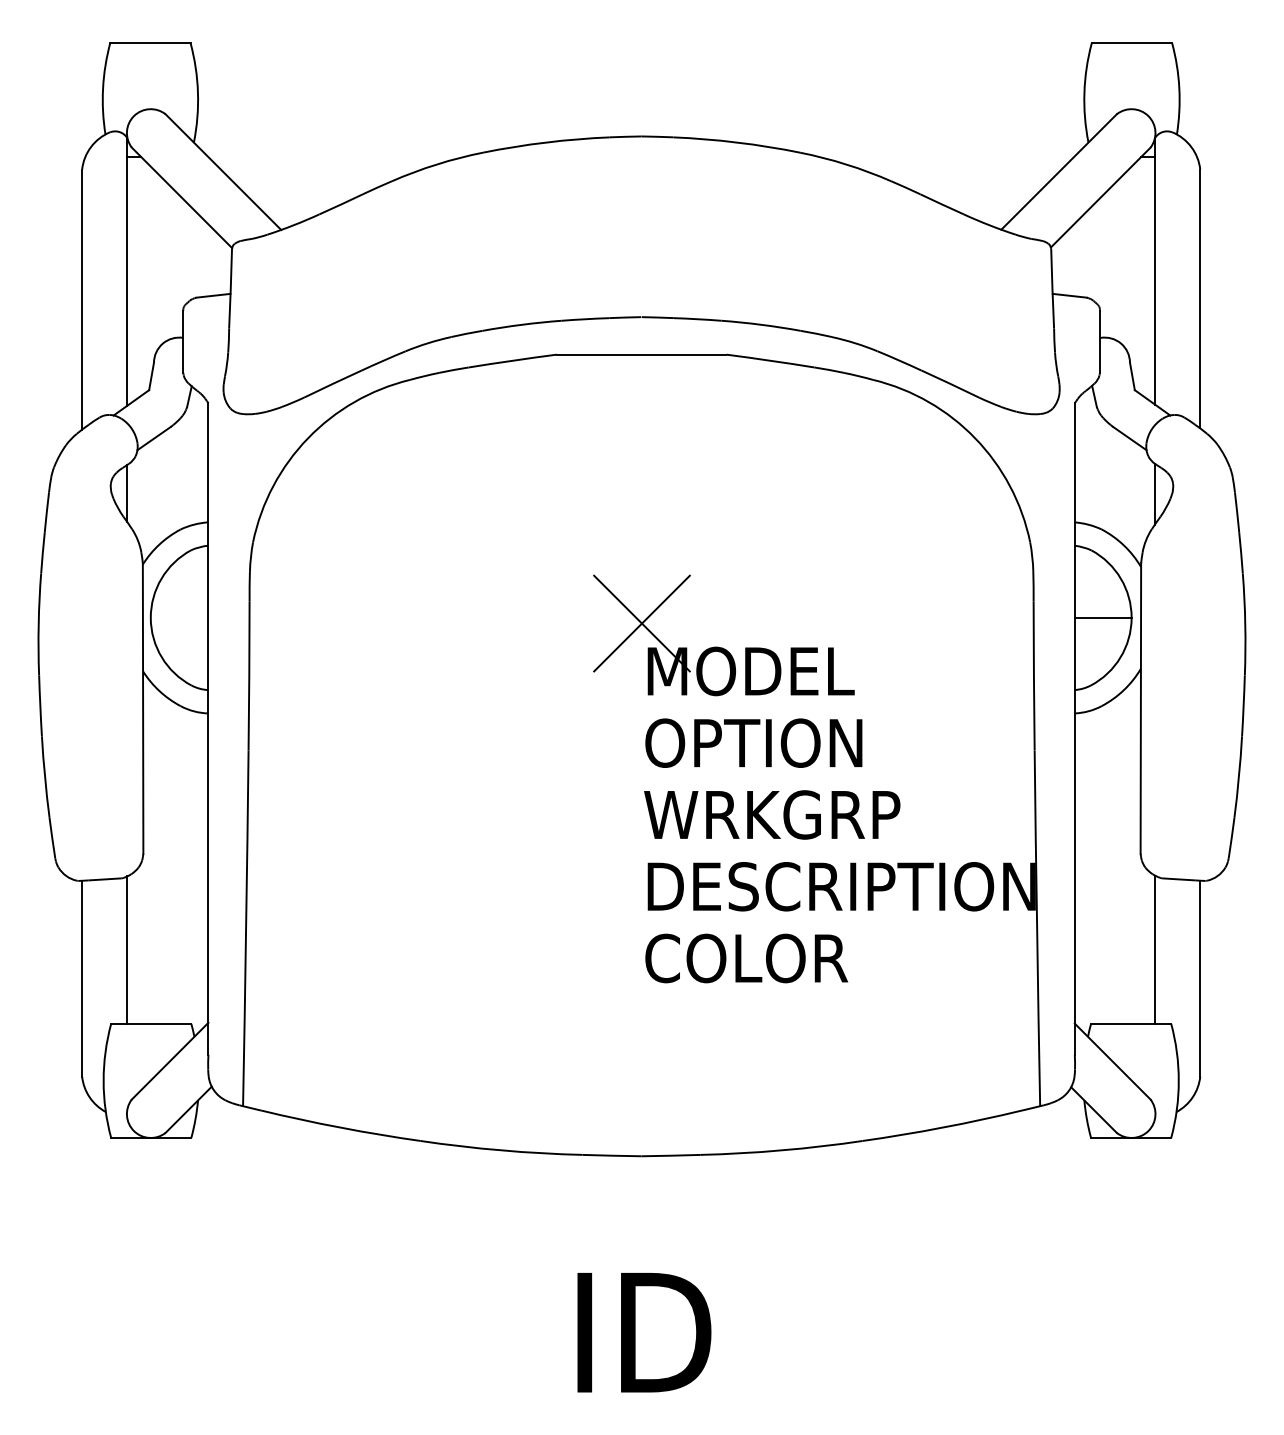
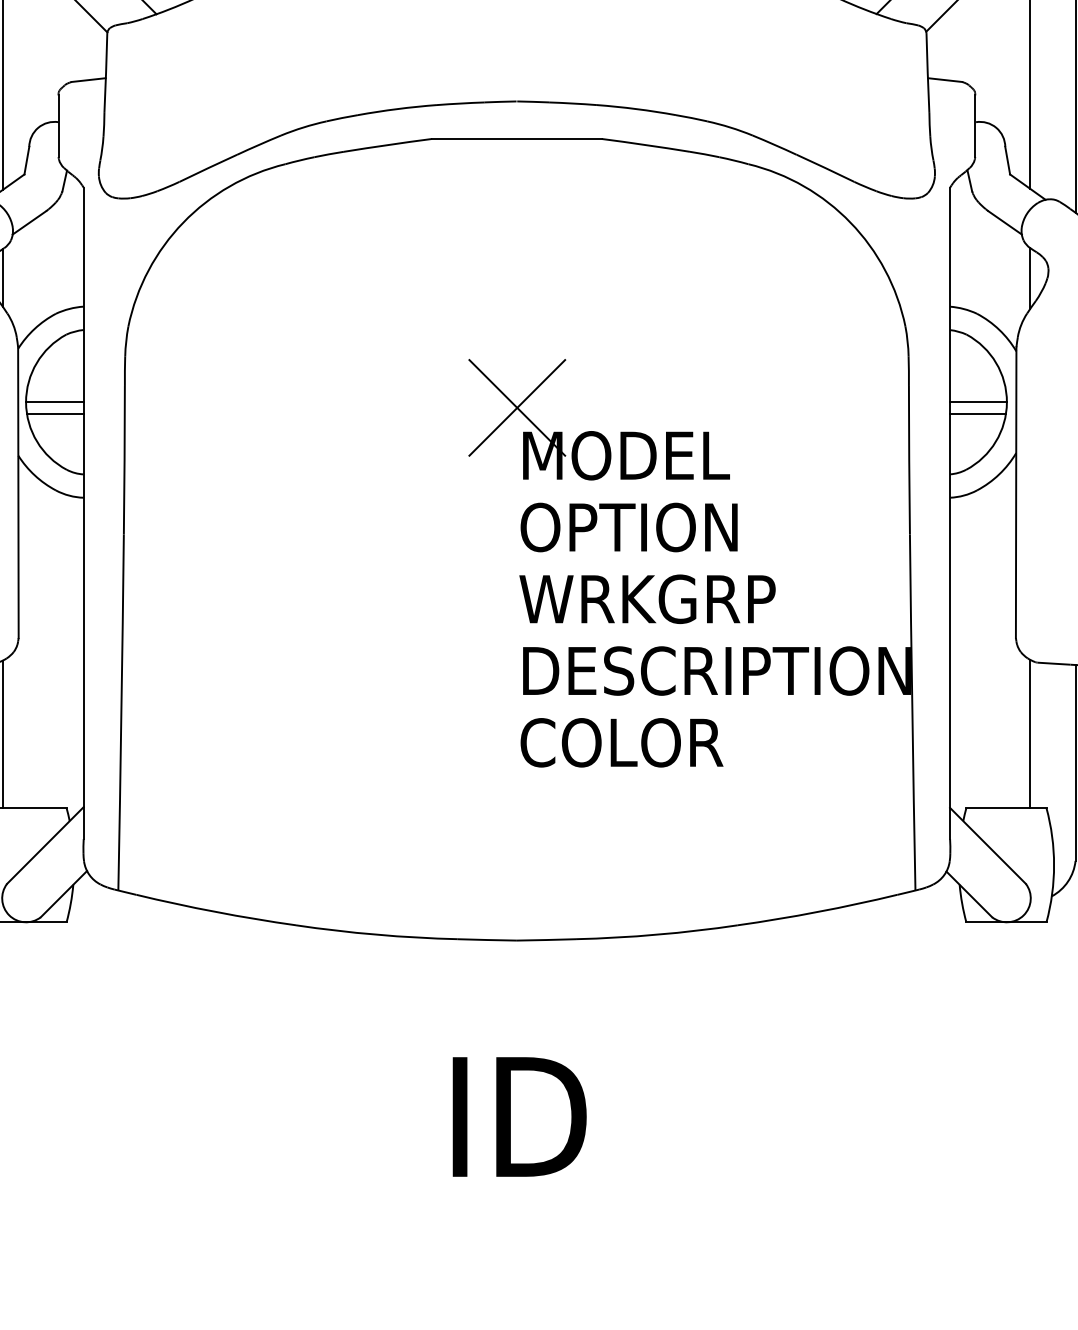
line: (179, 617) -> (54, 401), added
line: (179, 629) -> (54, 413), added
line: (1102, 629) -> (977, 413), added

